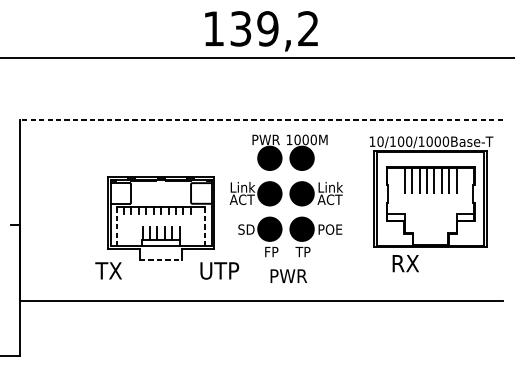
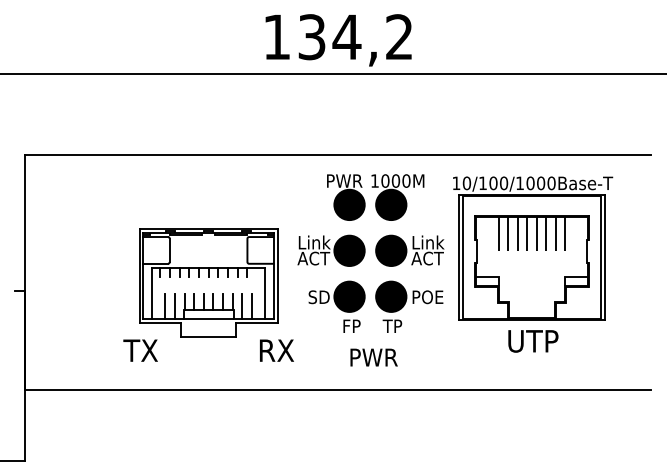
text: (267, 29) -> (346, 37), 139,2 -> 134,2
line: (260, 119) -> (337, 154), dashed -> solid
part: (431, 191) -> (533, 248), moved
line: (117, 226) -> (152, 293), dashed -> solid
line: (205, 227) -> (265, 294), dashed -> solid
line: (127, 236) -> (165, 306), added
line: (134, 236) -> (174, 306), added
line: (187, 236) -> (242, 306), added
line: (194, 236) -> (251, 306), added
line: (161, 259) -> (208, 336), dashed -> solid
text: (411, 263) -> (533, 341), RX -> UTP
text: (219, 270) -> (284, 350), UTP -> RX

